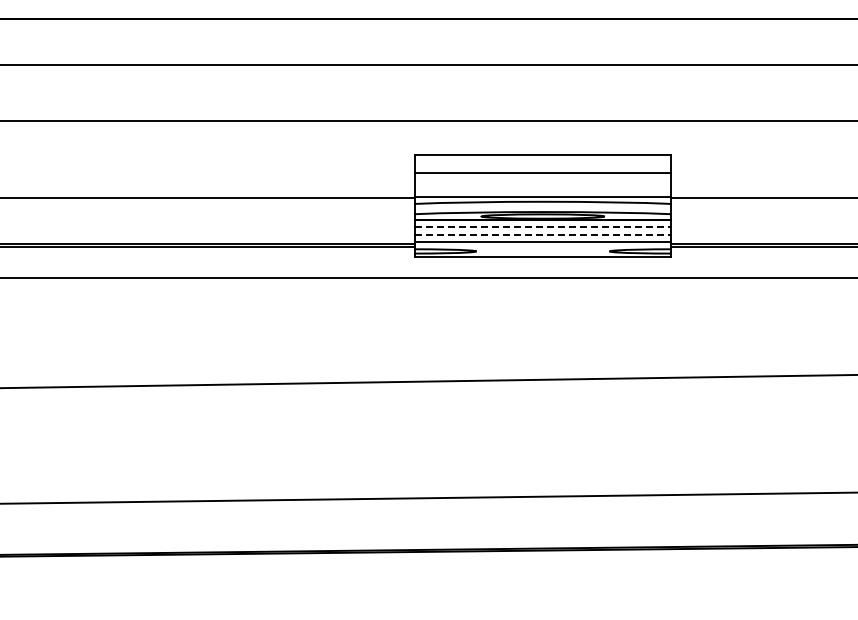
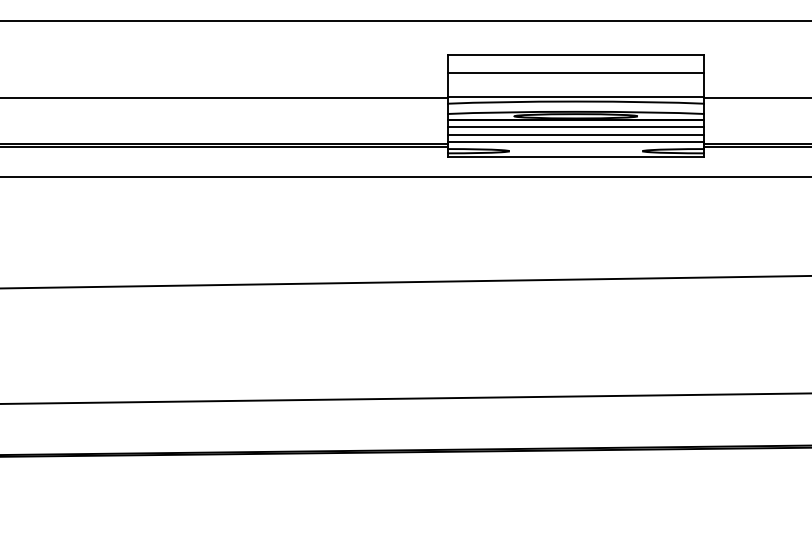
line: (543, 227) -> (576, 127), dashed -> solid
line: (543, 234) -> (576, 134), dashed -> solid

